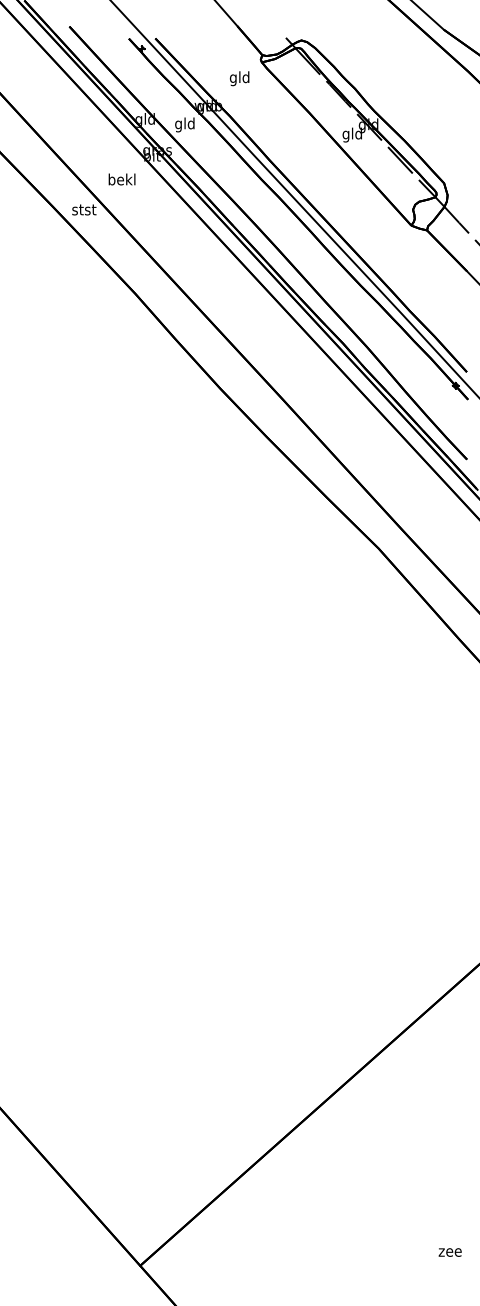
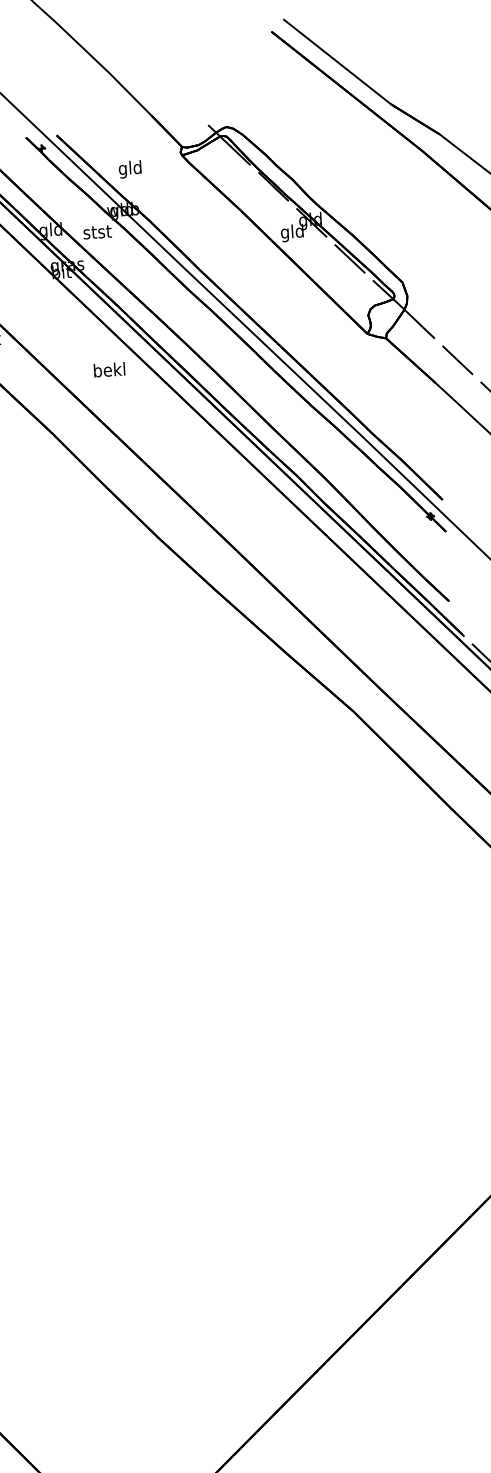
text: (239, 78) -> (130, 169), moved
text: (185, 124) -> (97, 233), gld -> stst
text: (121, 179) -> (108, 369), moved

